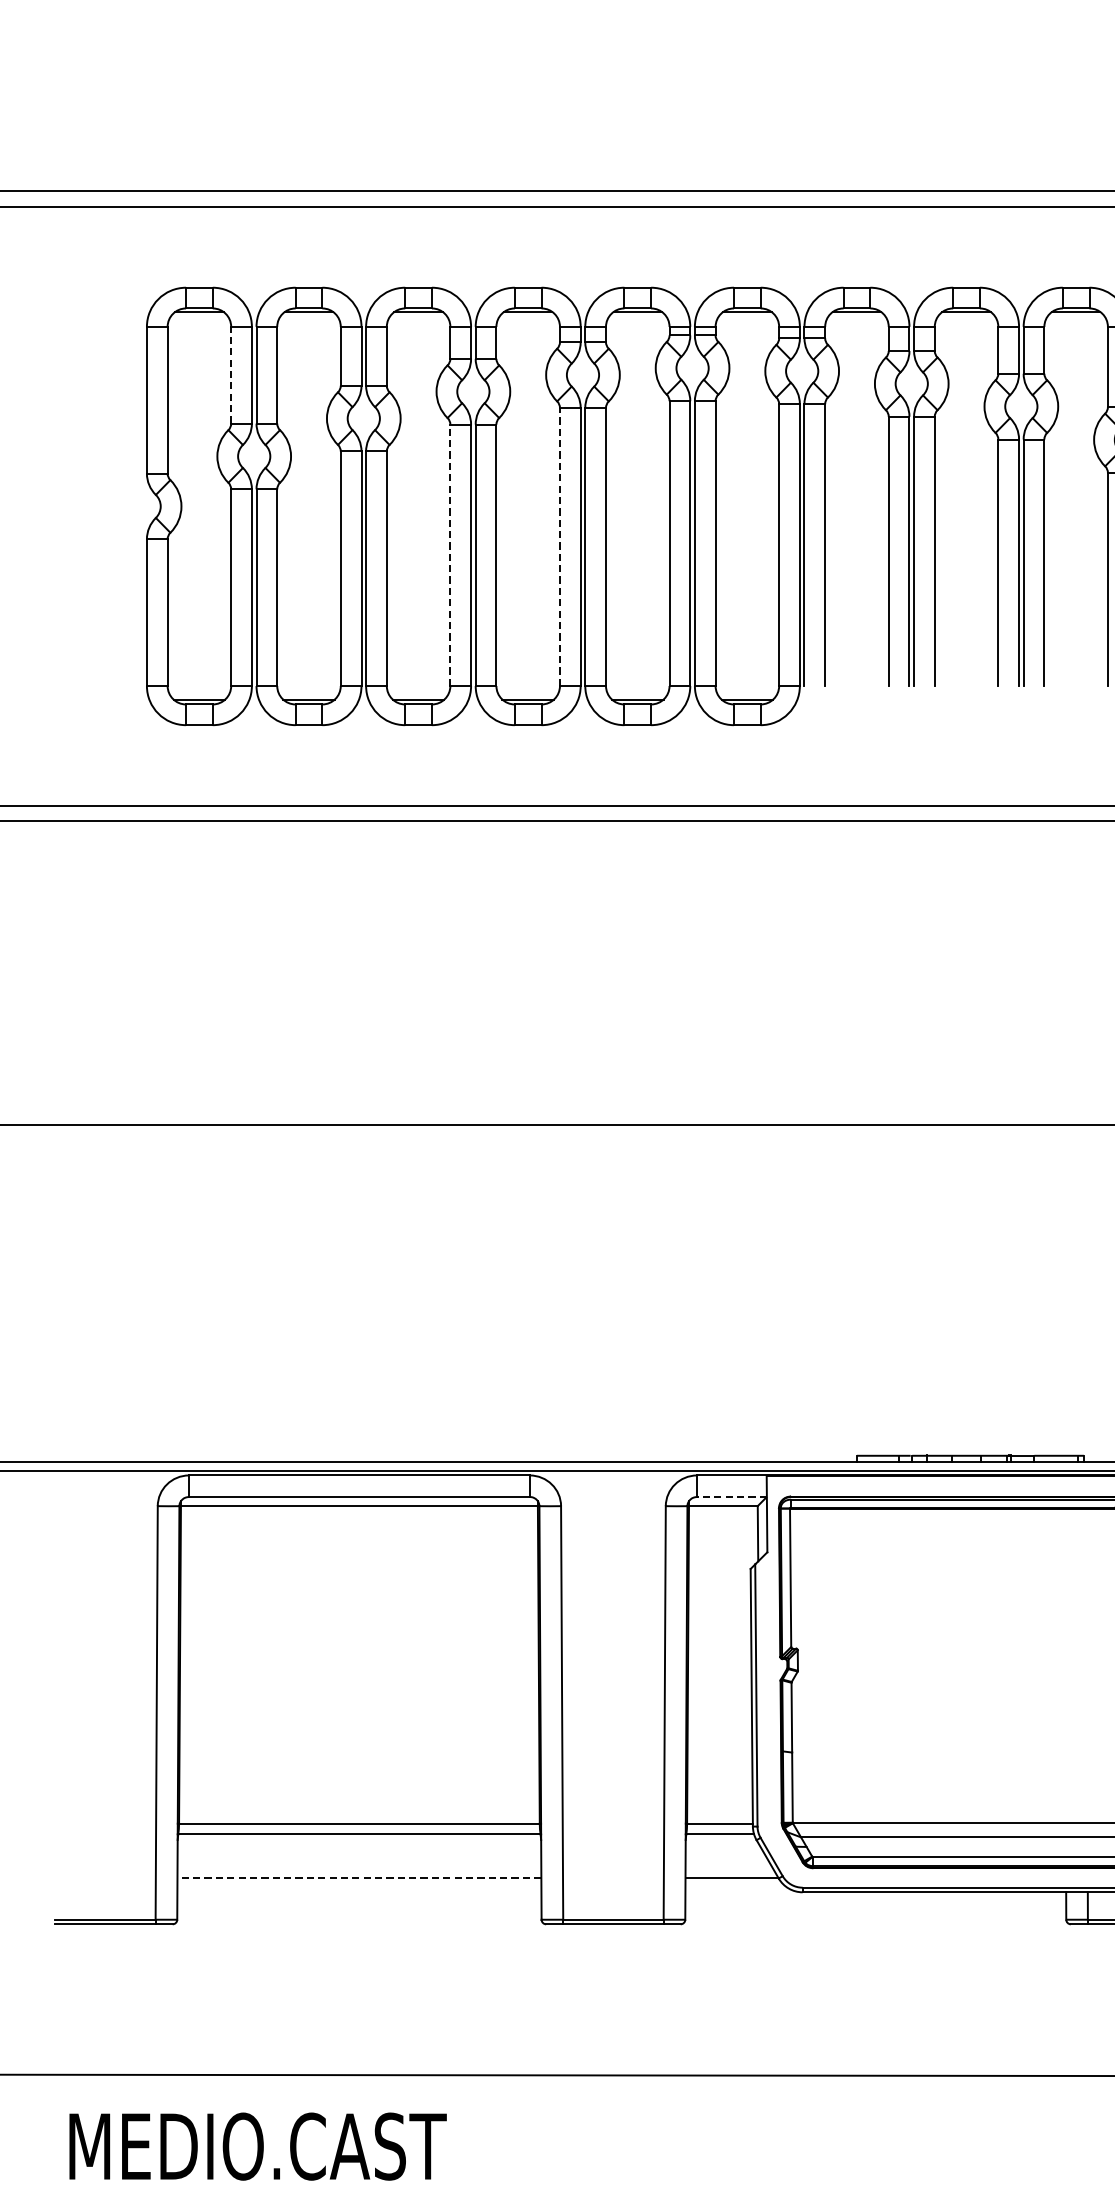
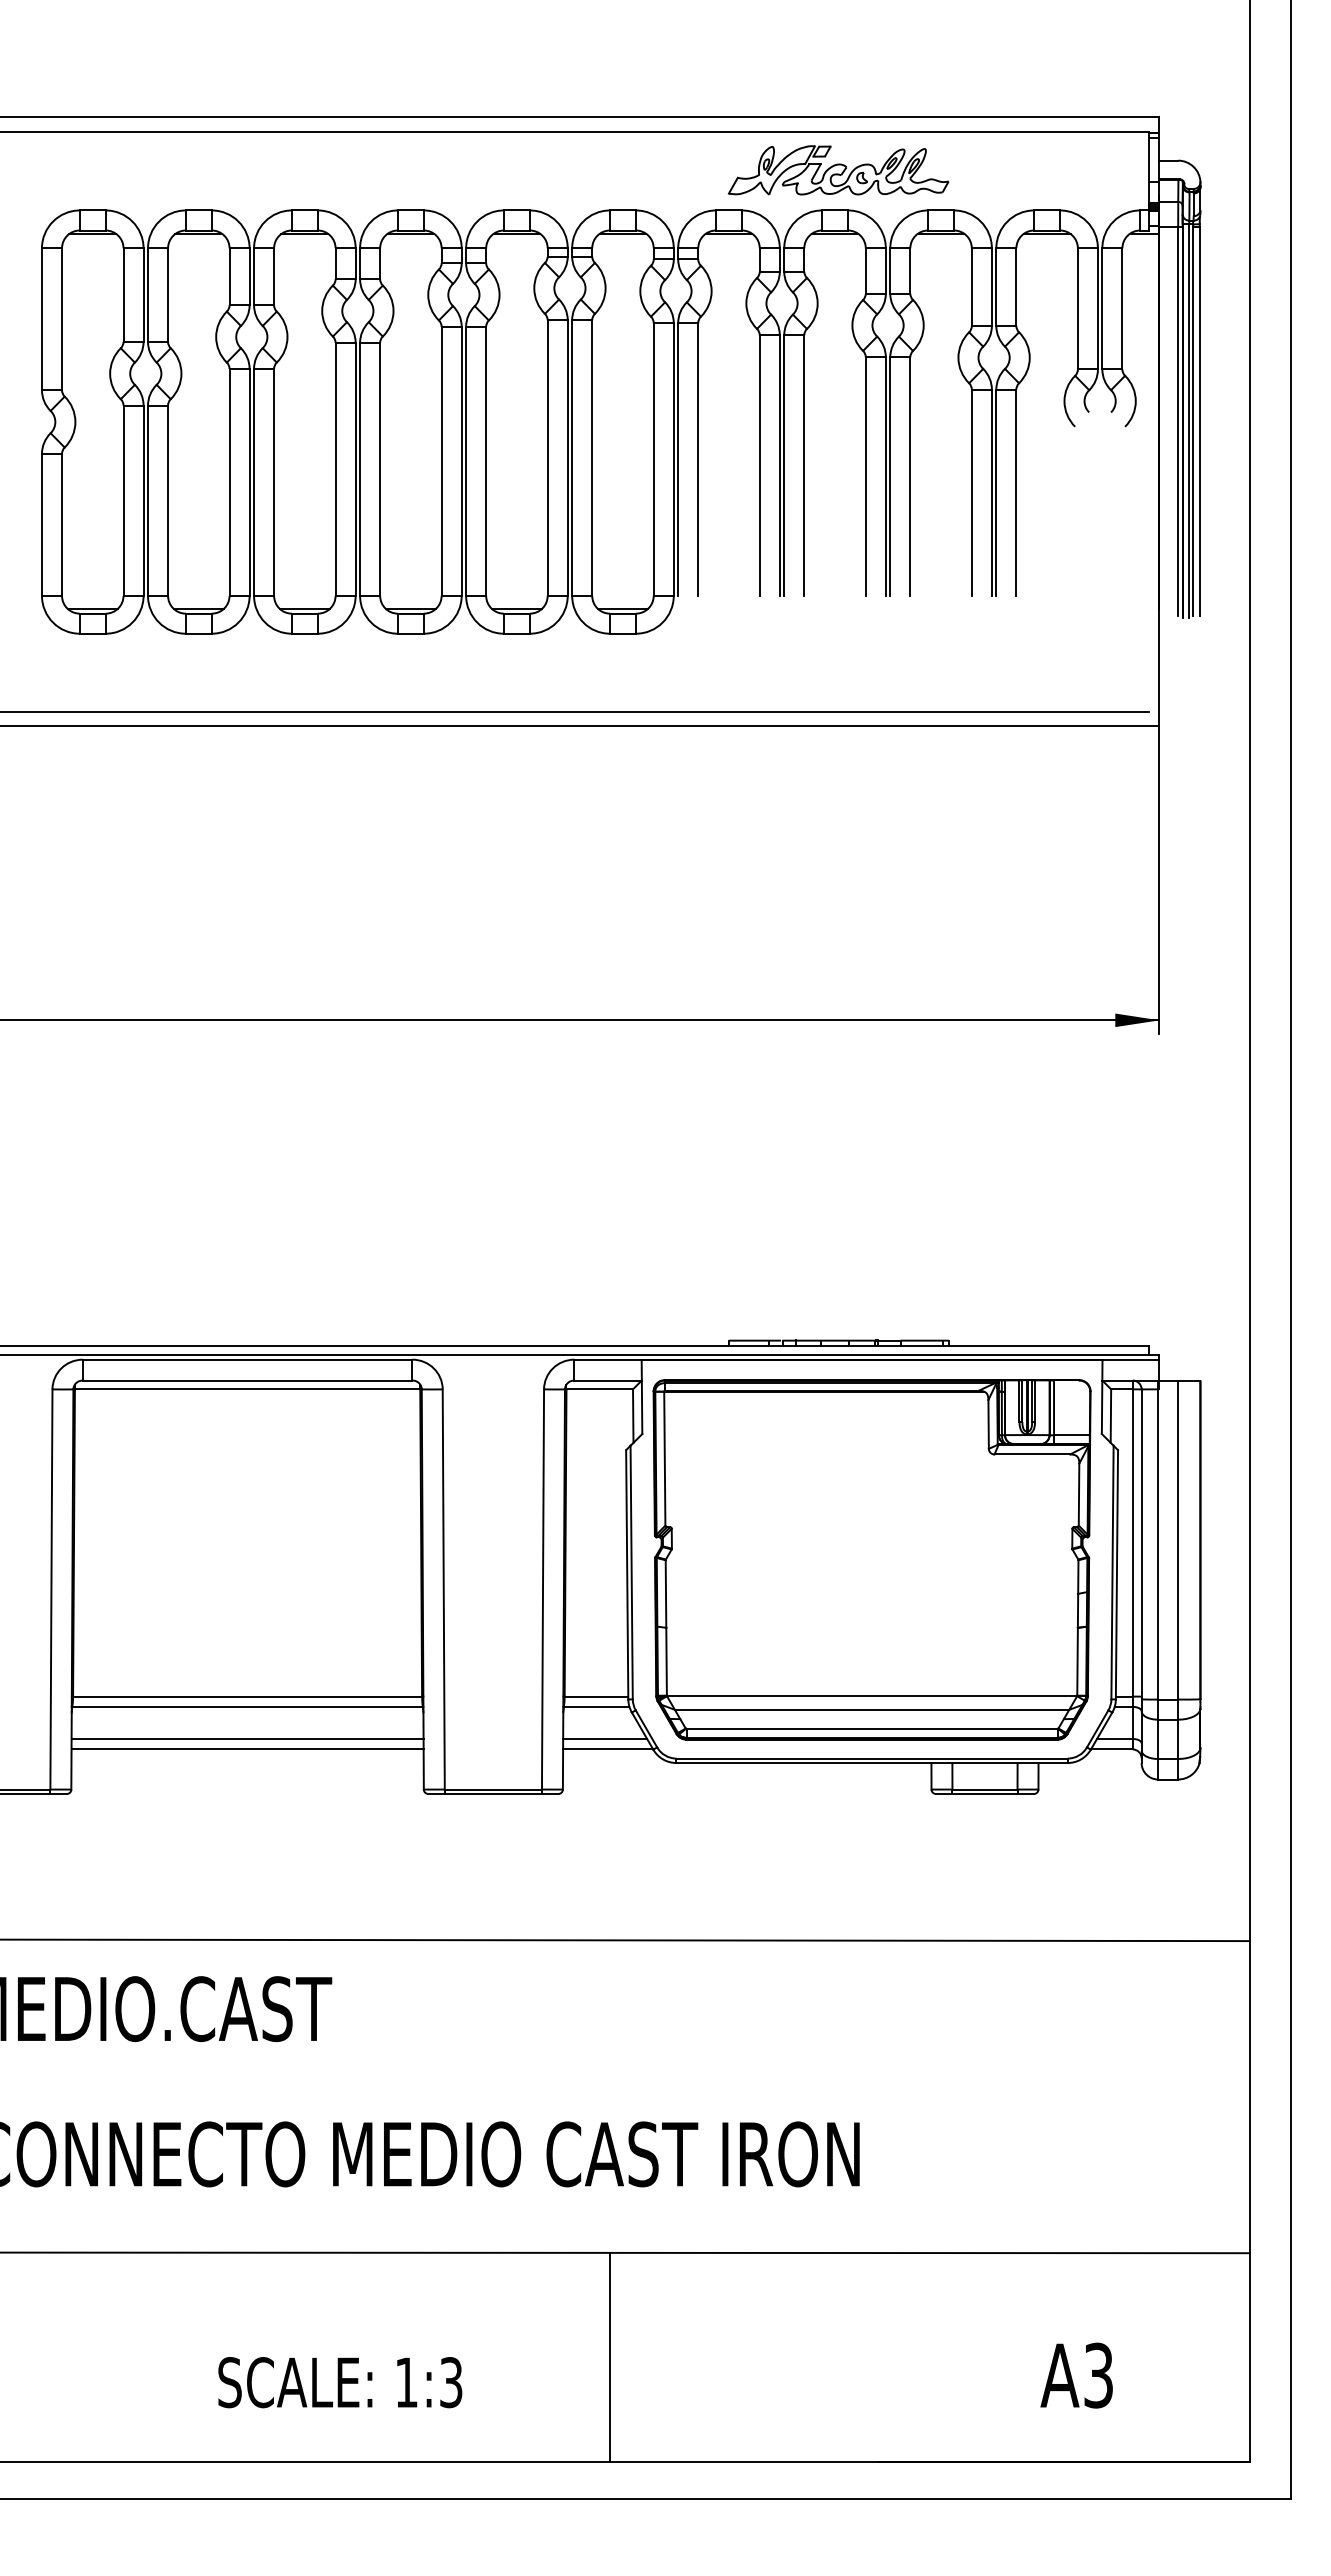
part: (970, 246) -> (838, 170), added
line: (231, 375) -> (123, 295), dashed -> solid
line: (559, 547) -> (441, 461), dashed -> solid
line: (450, 554) -> (335, 468), dashed -> solid
line: (732, 1496) -> (608, 1380), dashed -> solid
line: (359, 1866) -> (247, 1738), added
line: (729, 1866) -> (605, 1738), added
line: (359, 1878) -> (247, 1749), dashed -> solid

